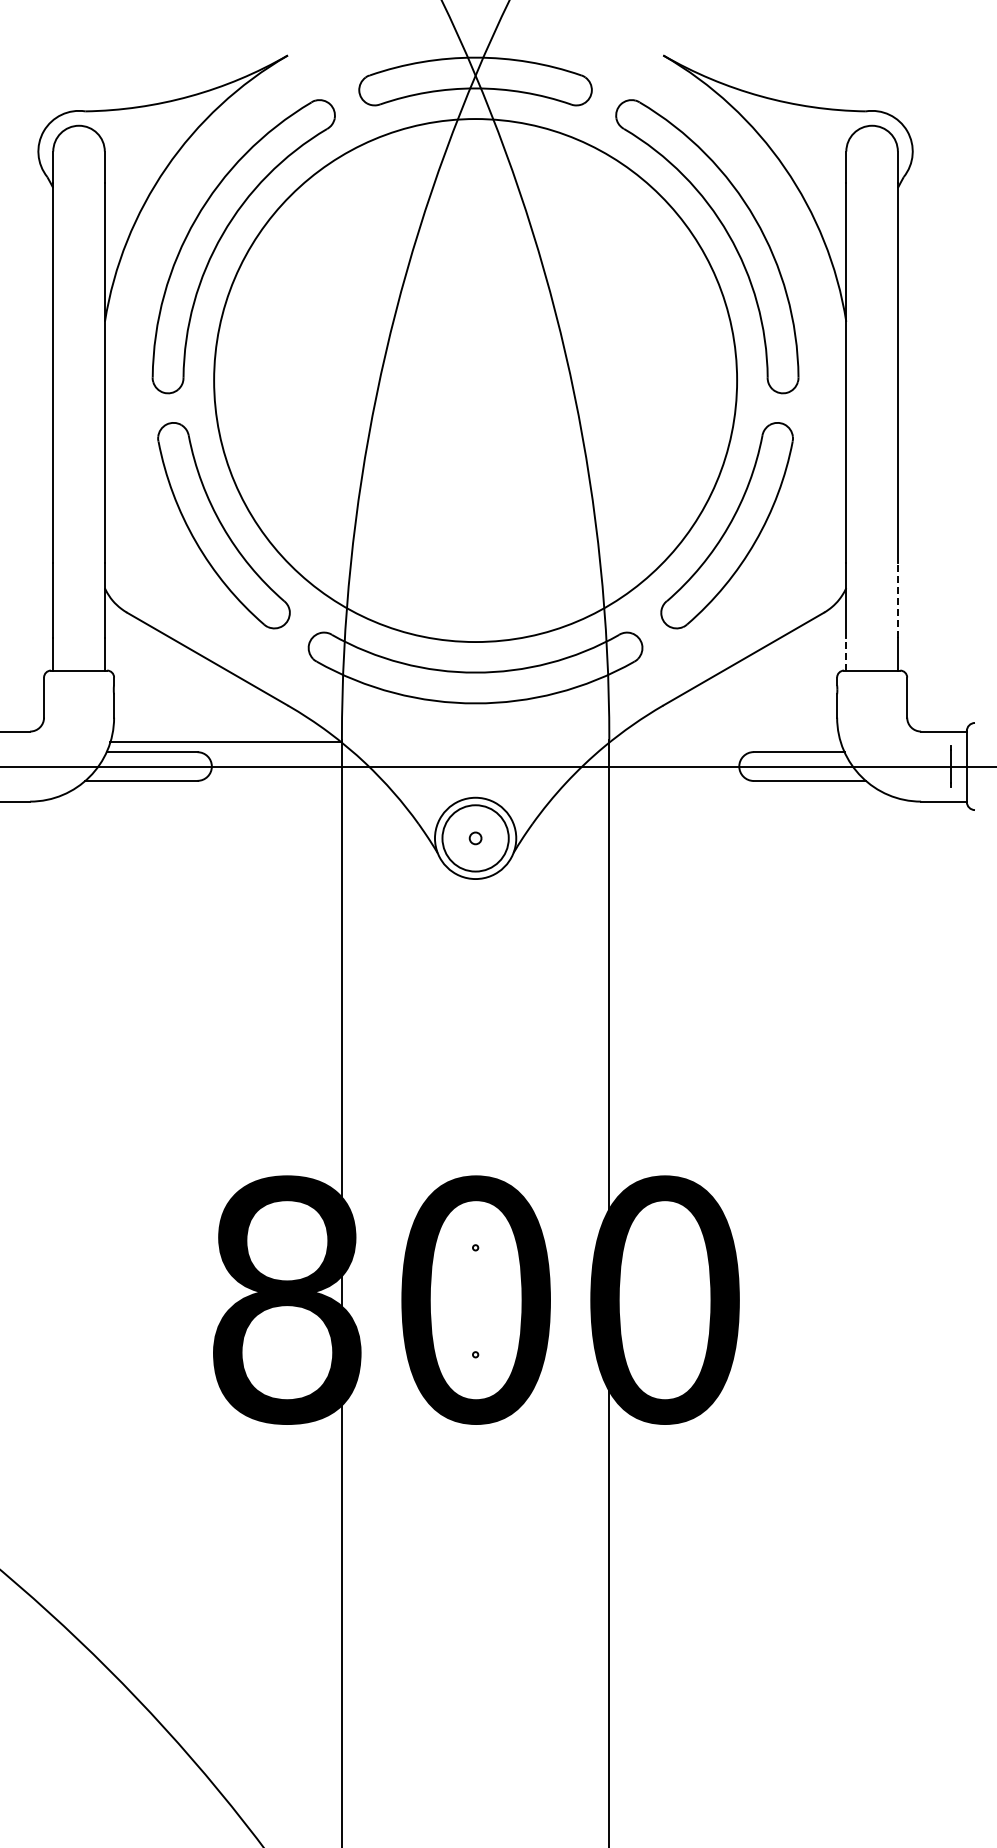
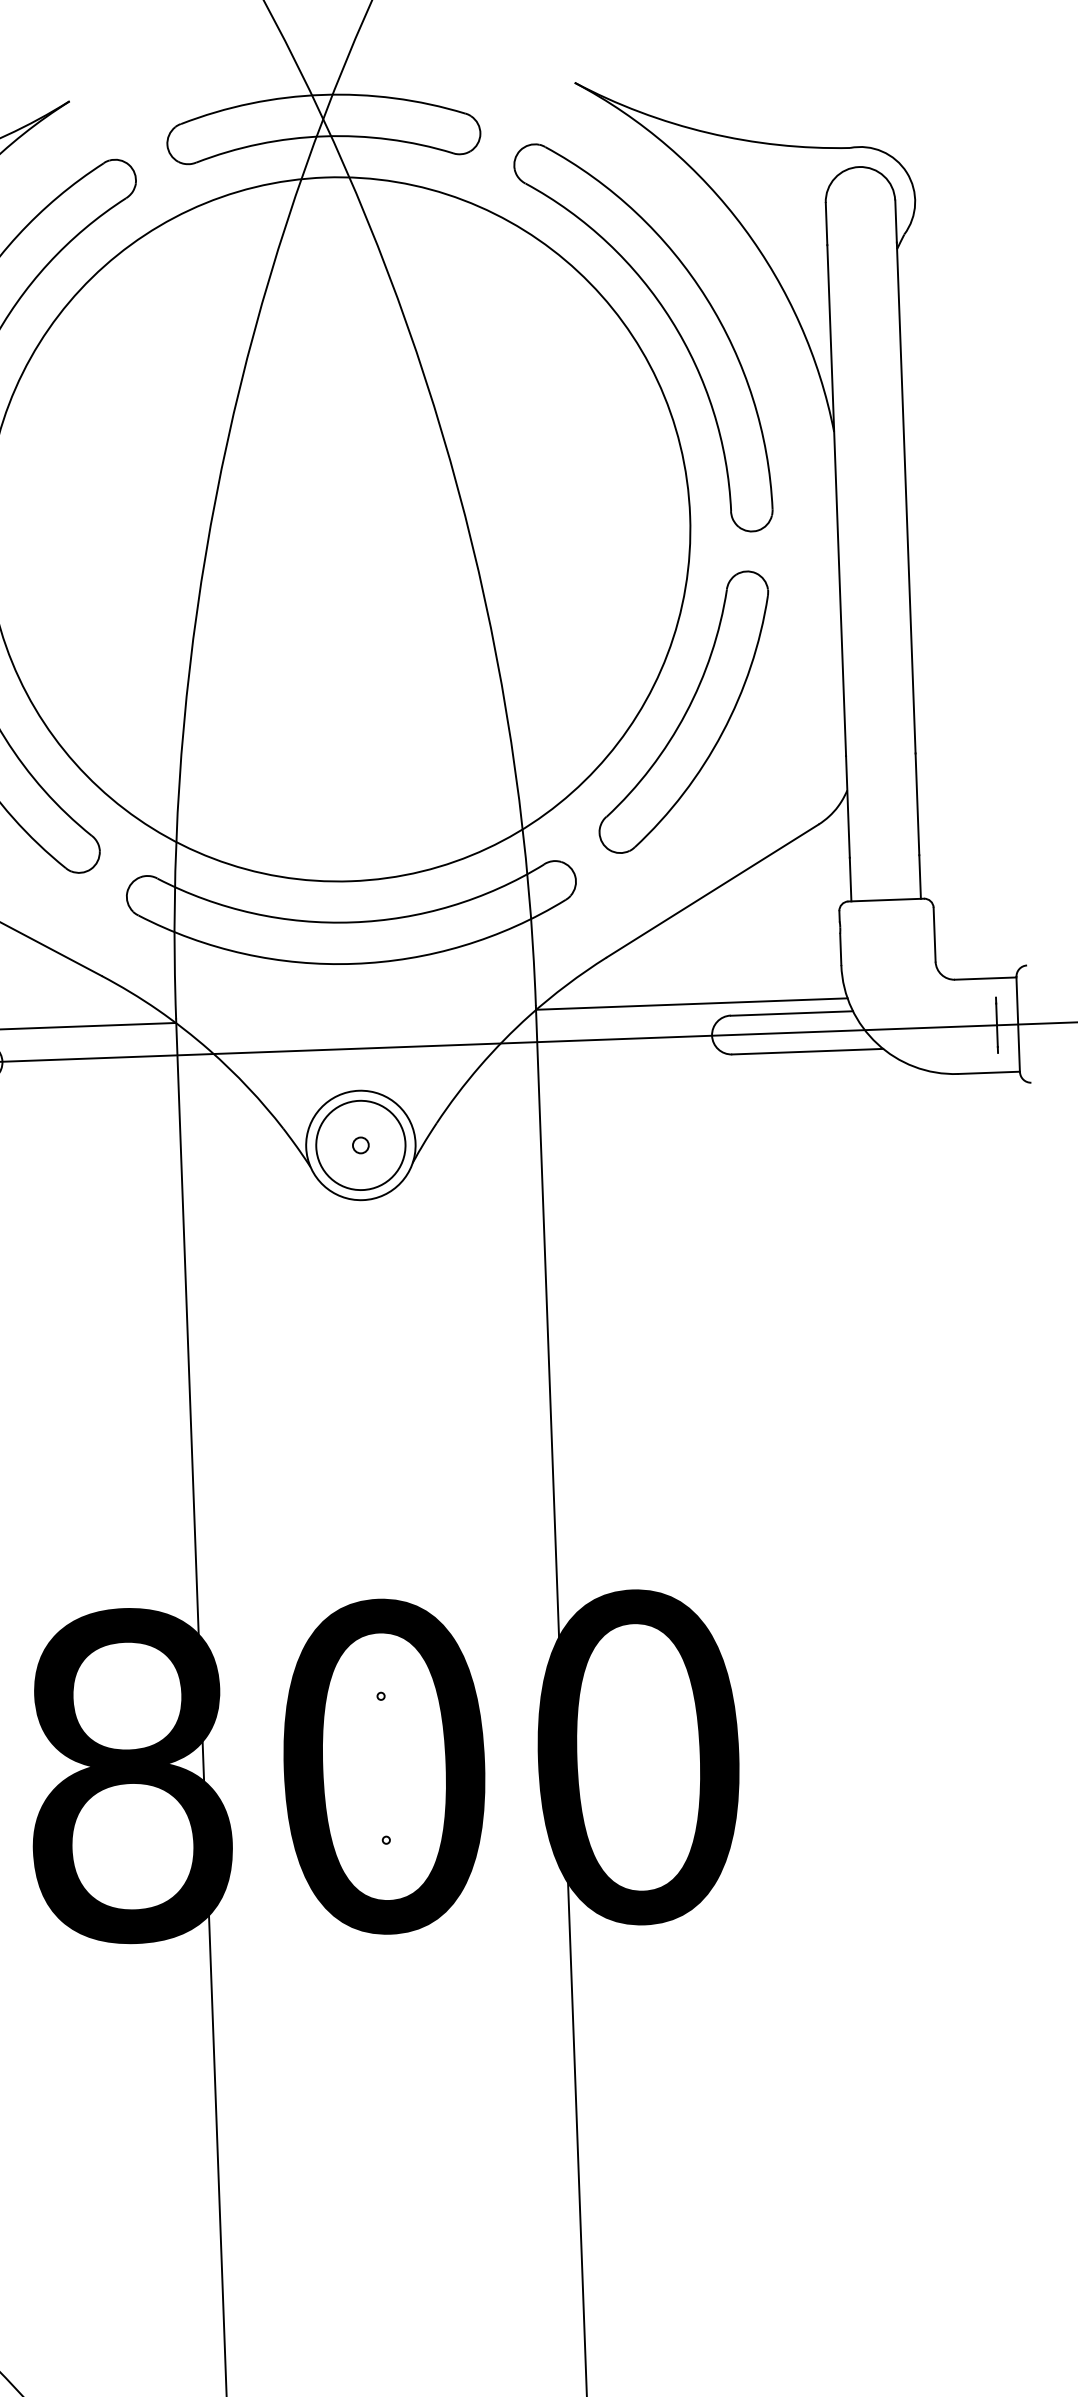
line: (897, 600) -> (916, 804), dashed -> solid
line: (846, 653) -> (850, 878), dashed -> solid
line: (724, 742) -> (691, 1004), added

